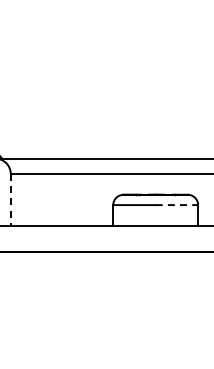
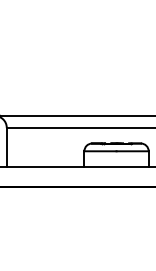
line: (10, 200) -> (6, 147), dashed -> solid
line: (177, 205) -> (133, 151), dashed -> solid

